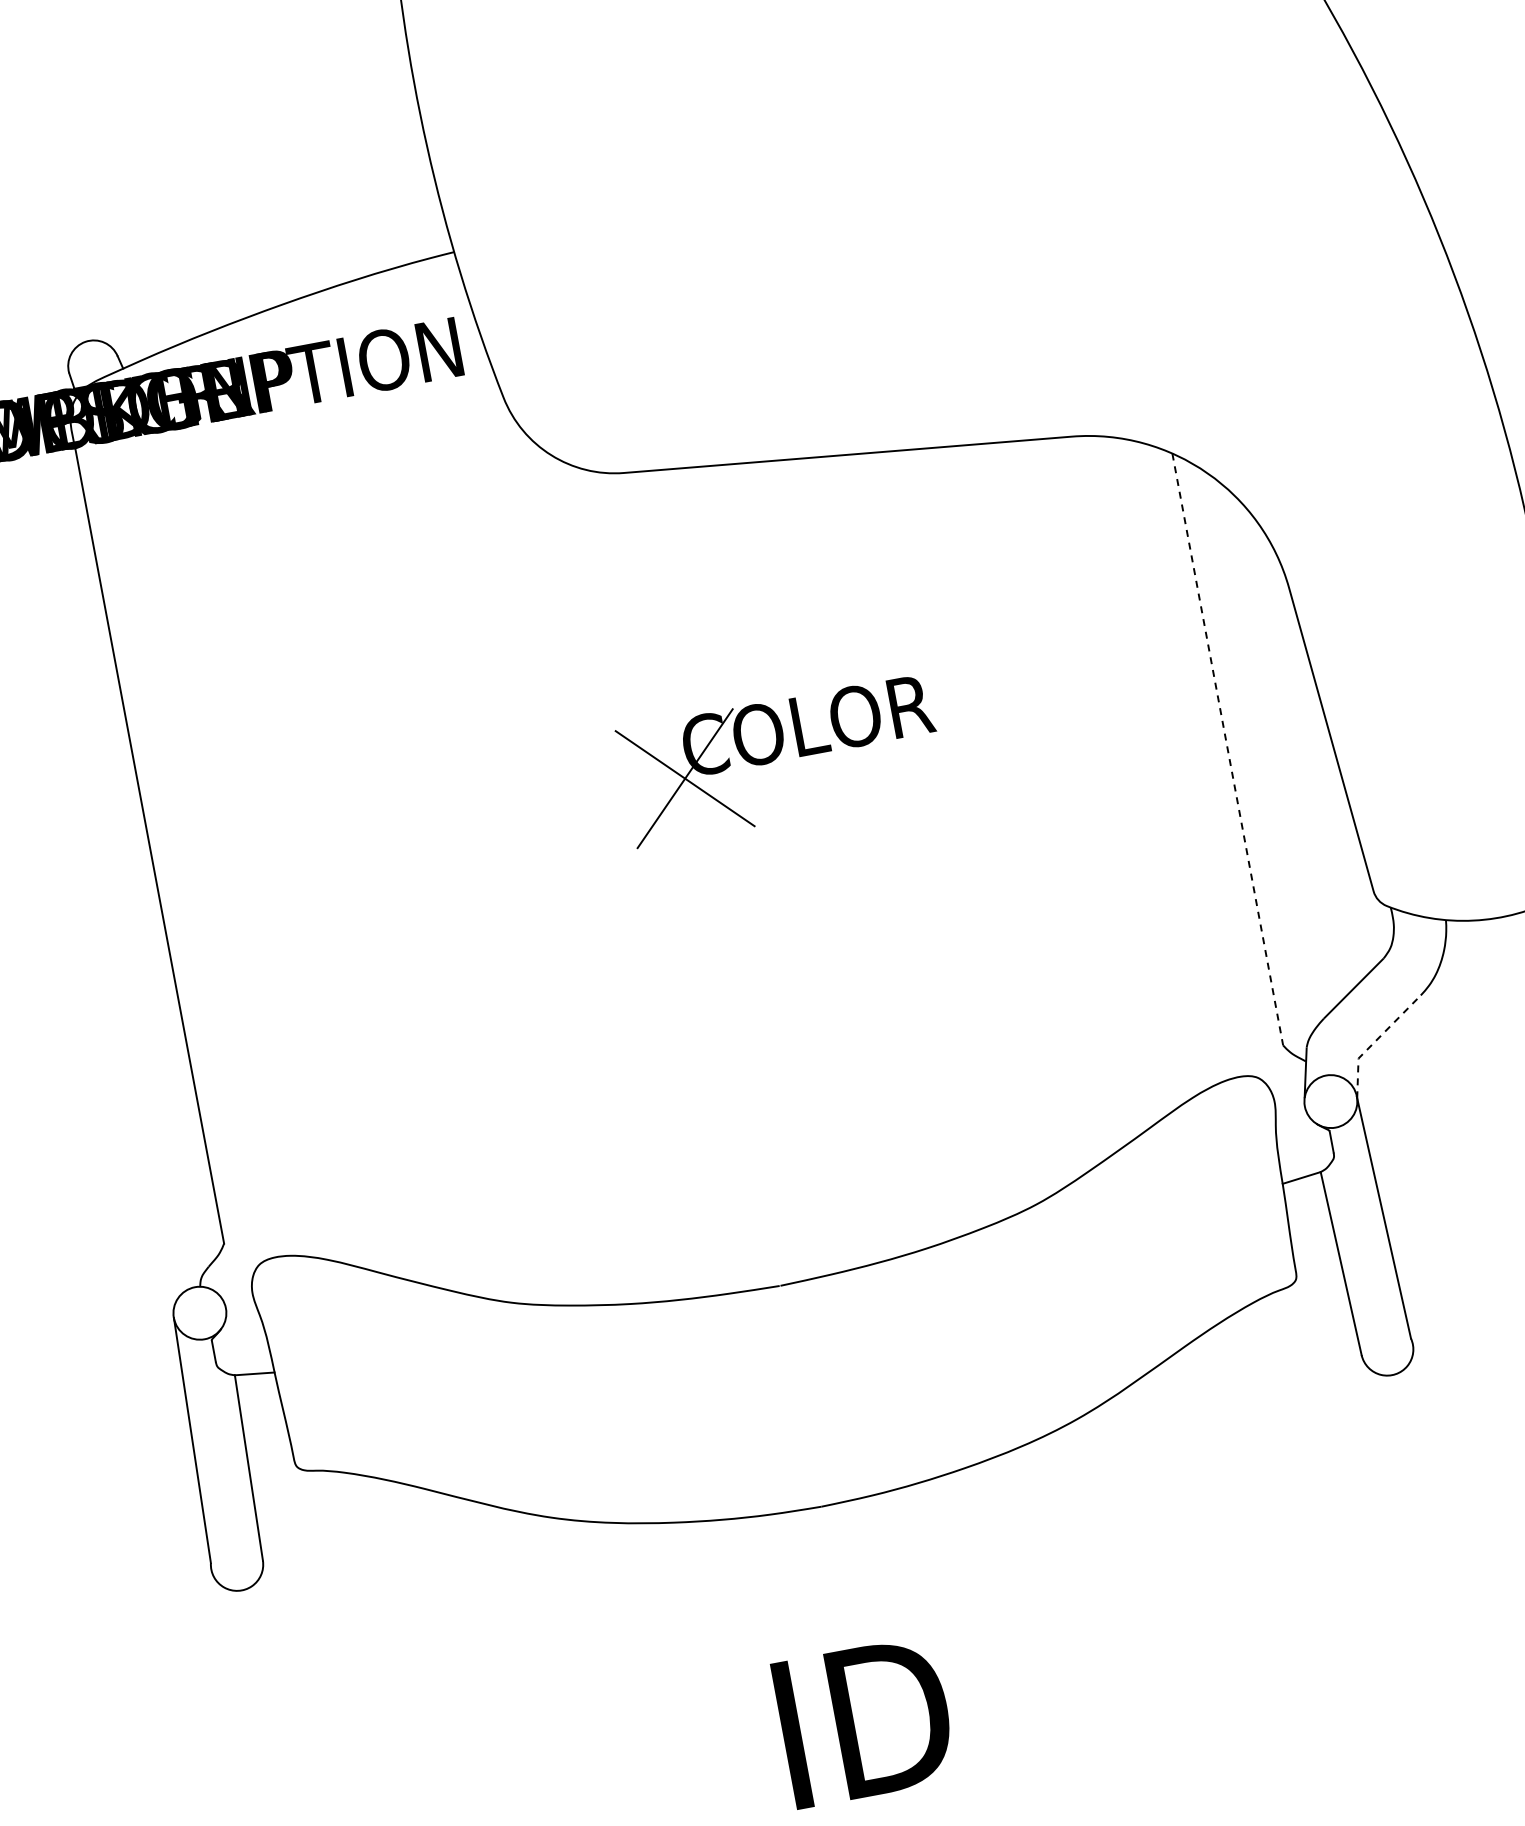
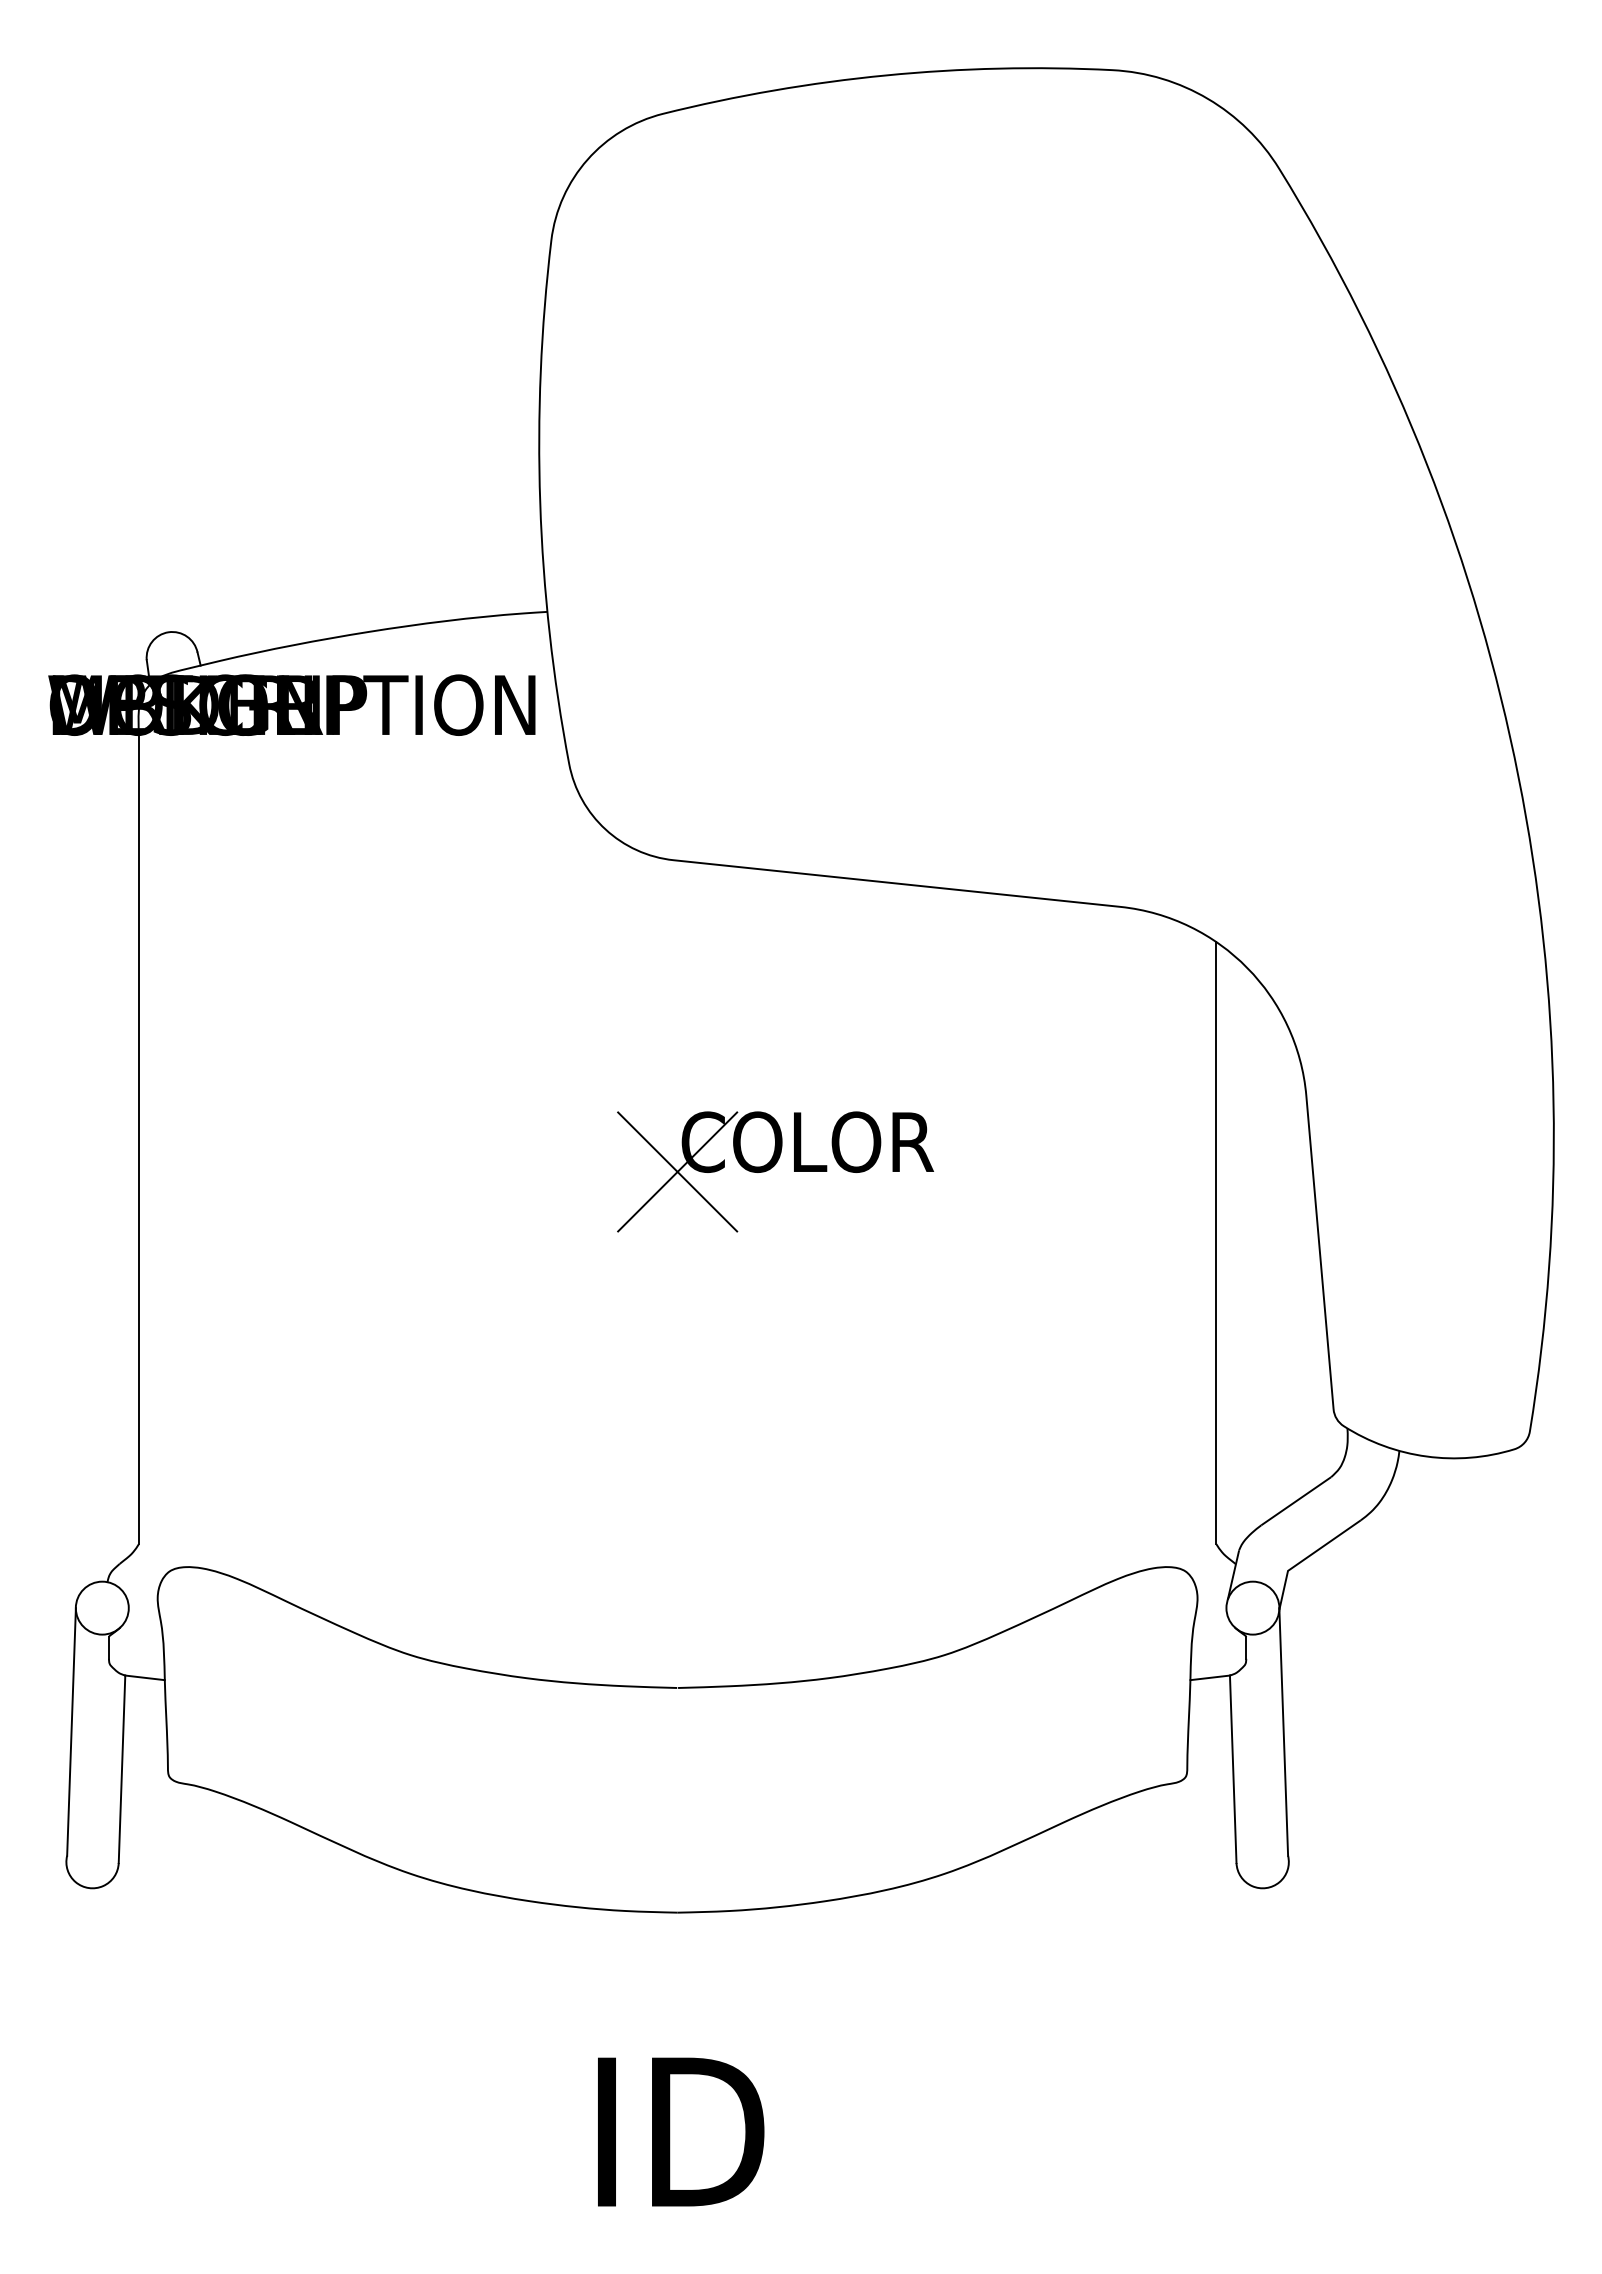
line: (1228, 749) -> (1216, 1243), dashed -> solid
line: (1375, 1041) -> (1307, 1557), dashed -> solid

